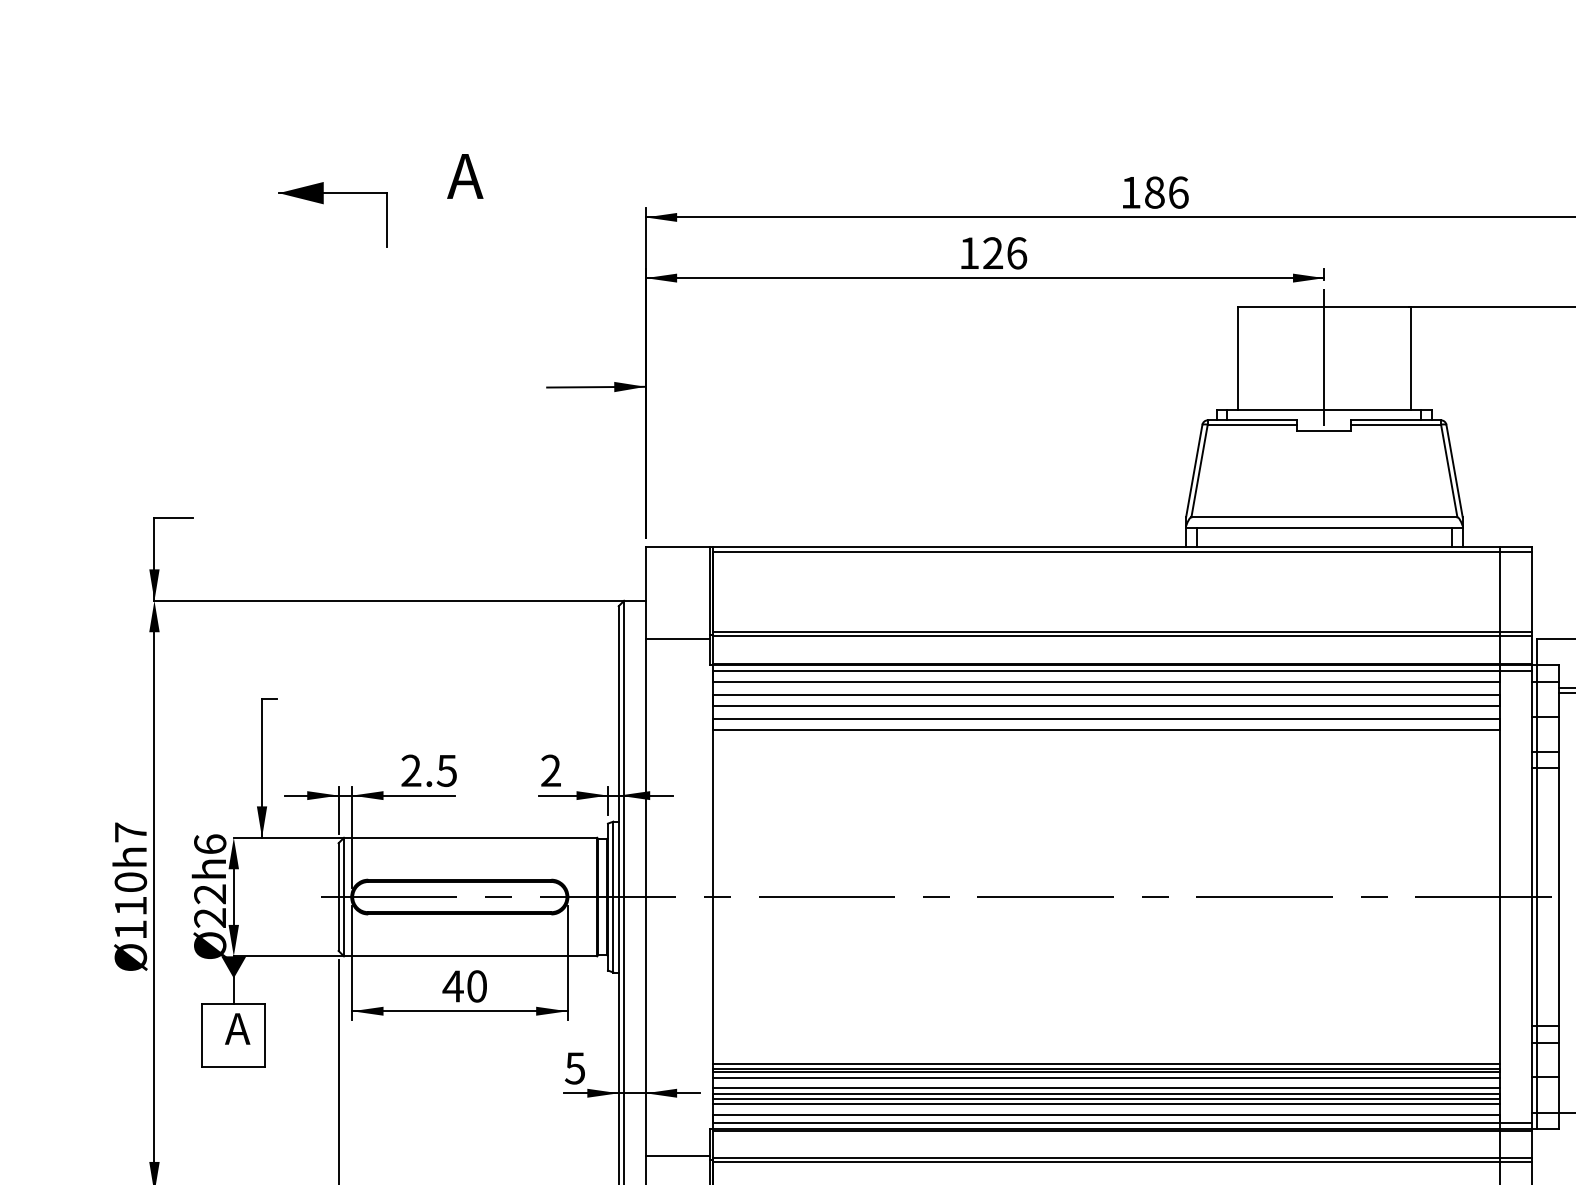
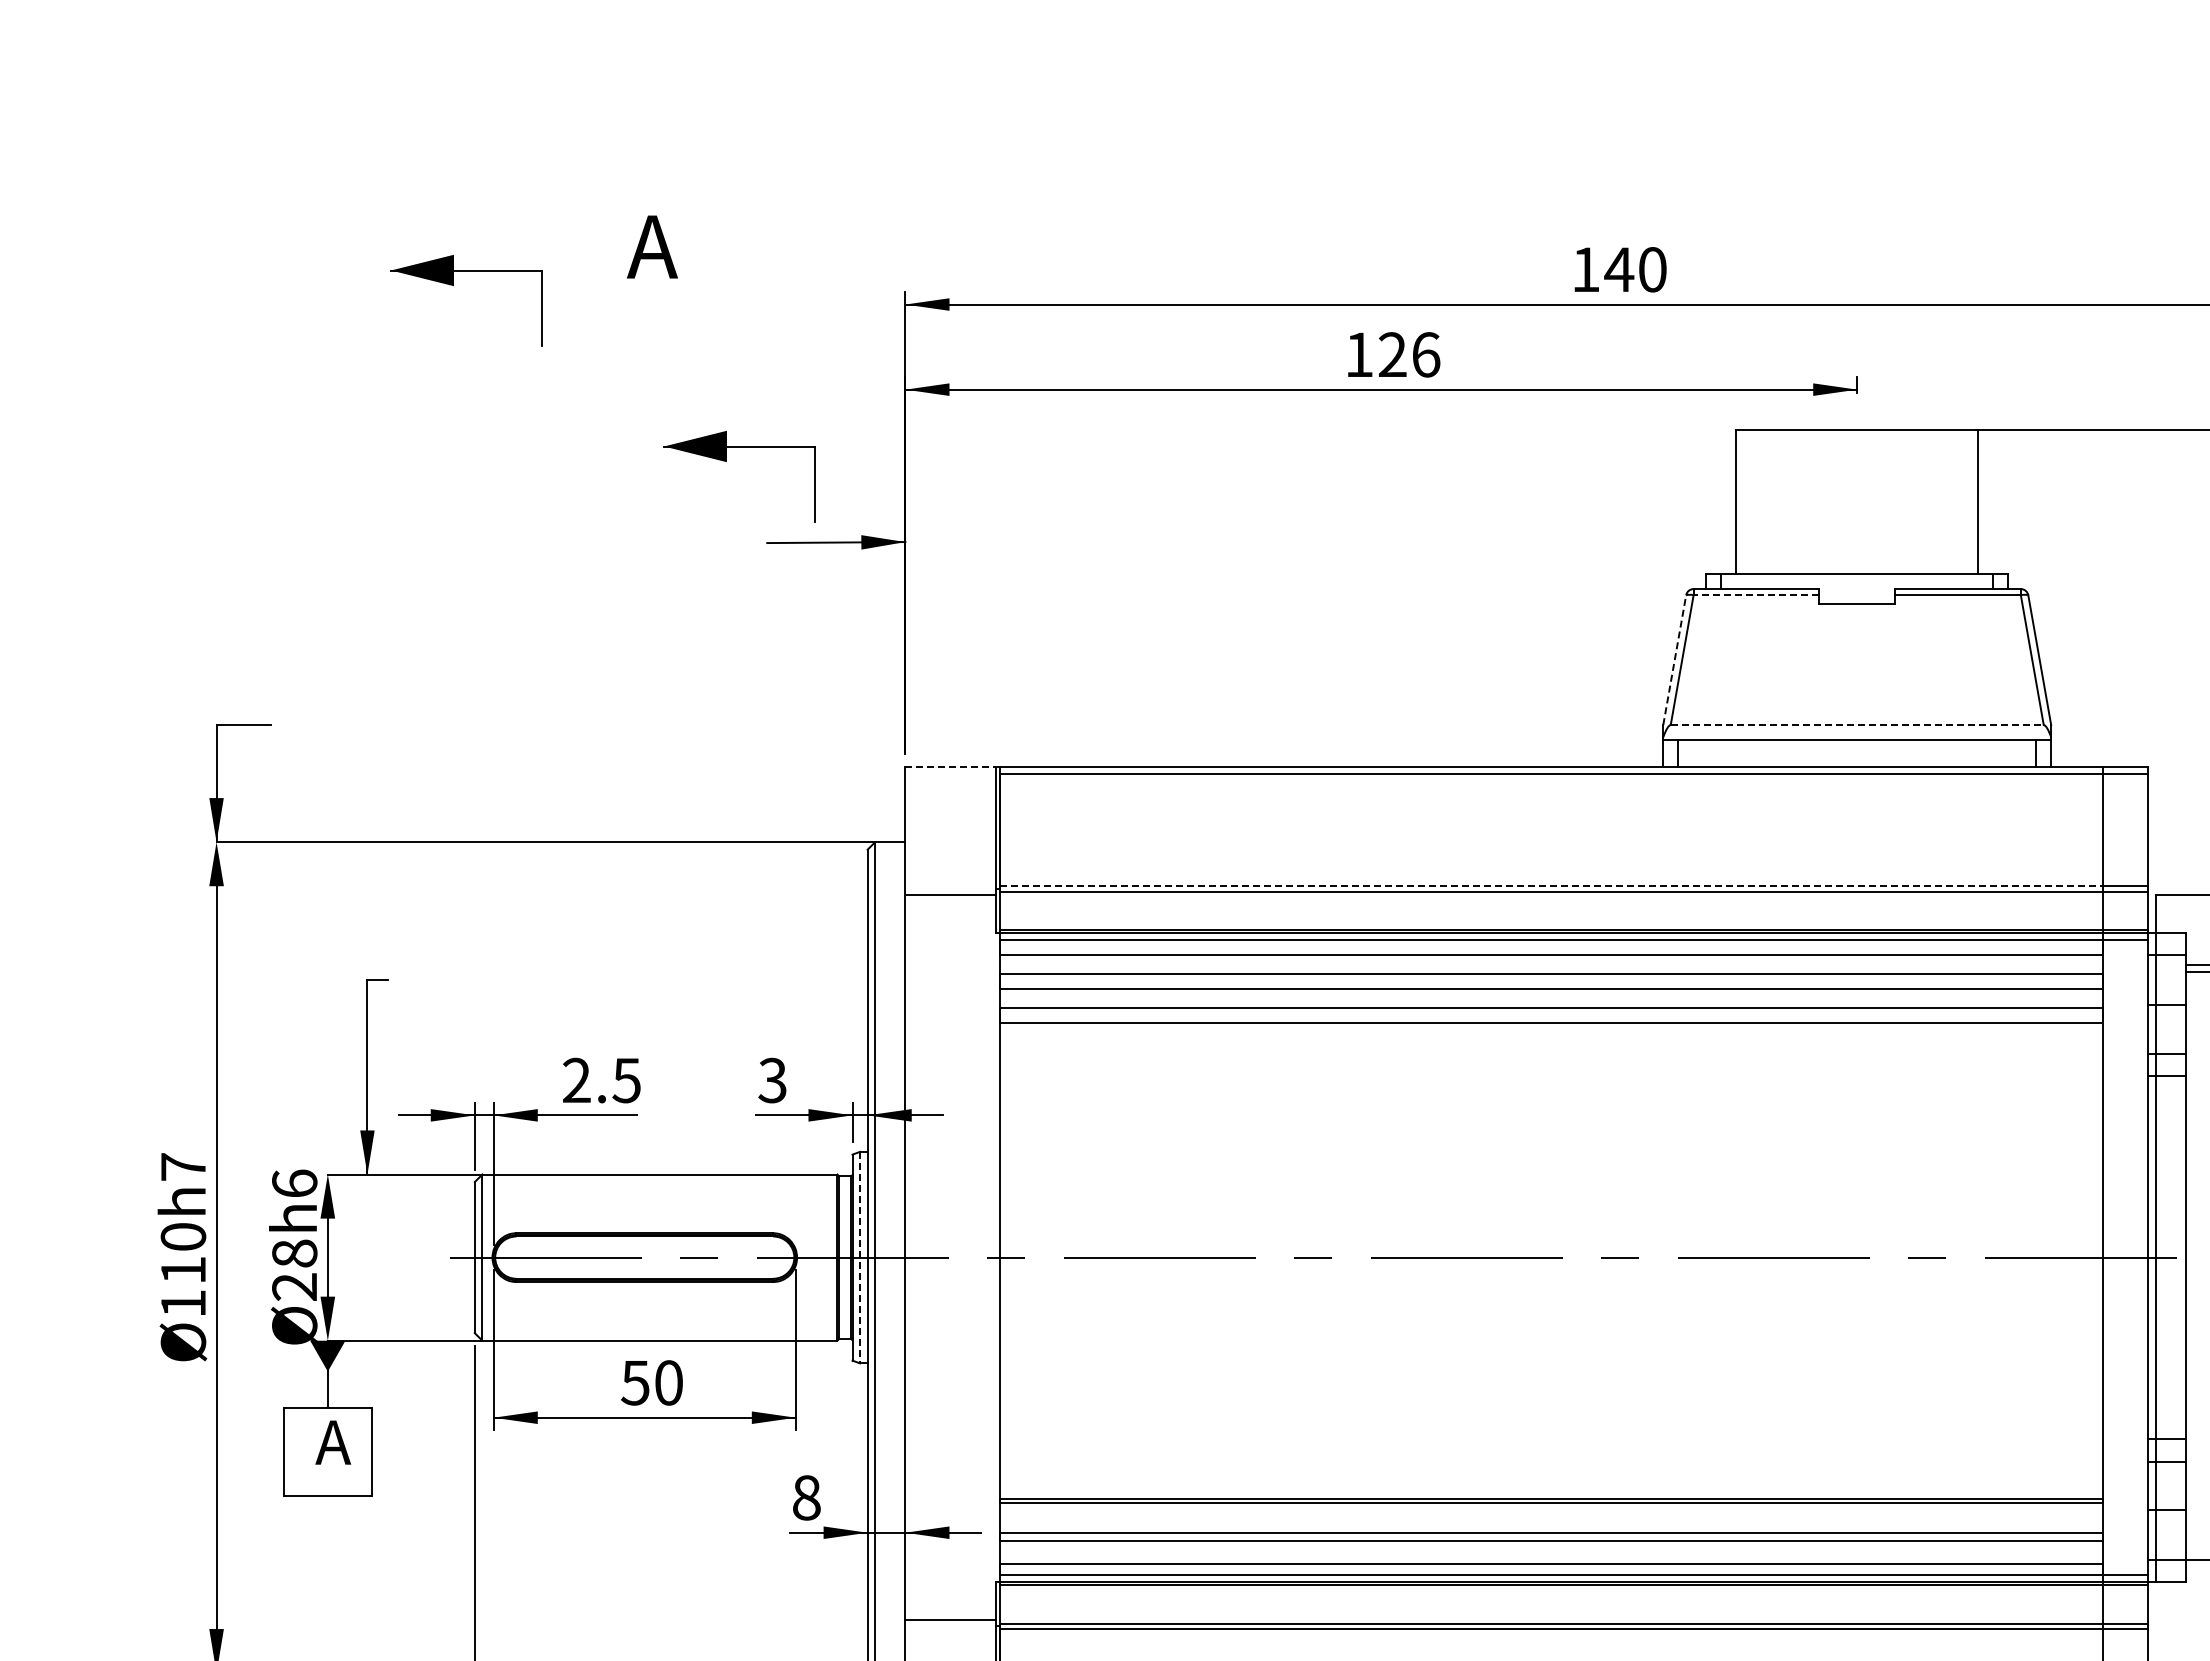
text: (1166, 192) -> (1635, 269), 186 -> 140
part: (518, 329) -> (726, 461), added
line: (1324, 358) -> (1857, 502), removed
line: (1252, 424) -> (1756, 595), solid -> dashed
line: (1194, 471) -> (1674, 660), solid -> dashed
line: (1324, 517) -> (1857, 725), solid -> dashed
line: (678, 546) -> (951, 766), solid -> dashed
line: (1106, 632) -> (1551, 886), solid -> dashed
text: (550, 770) -> (772, 1080), 2 -> 3
text: (210, 894) -> (294, 1253), Ø22h6 -> Ø28h6
line: (613, 896) -> (860, 1257), solid -> dashed
text: (453, 986) -> (635, 1383), 40 -> 50
line: (1105, 1063) -> (1550, 1491), removed
text: (575, 1068) -> (806, 1497), 5 -> 8
line: (1105, 1077) -> (1550, 1510), removed
line: (1105, 1088) -> (1550, 1525), removed
line: (1105, 1104) -> (1550, 1548), removed

